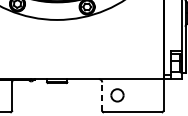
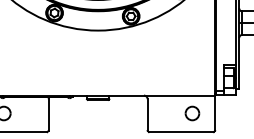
part: (117, 95) -> (192, 113), moved
line: (102, 97) -> (147, 115), dashed -> solid

